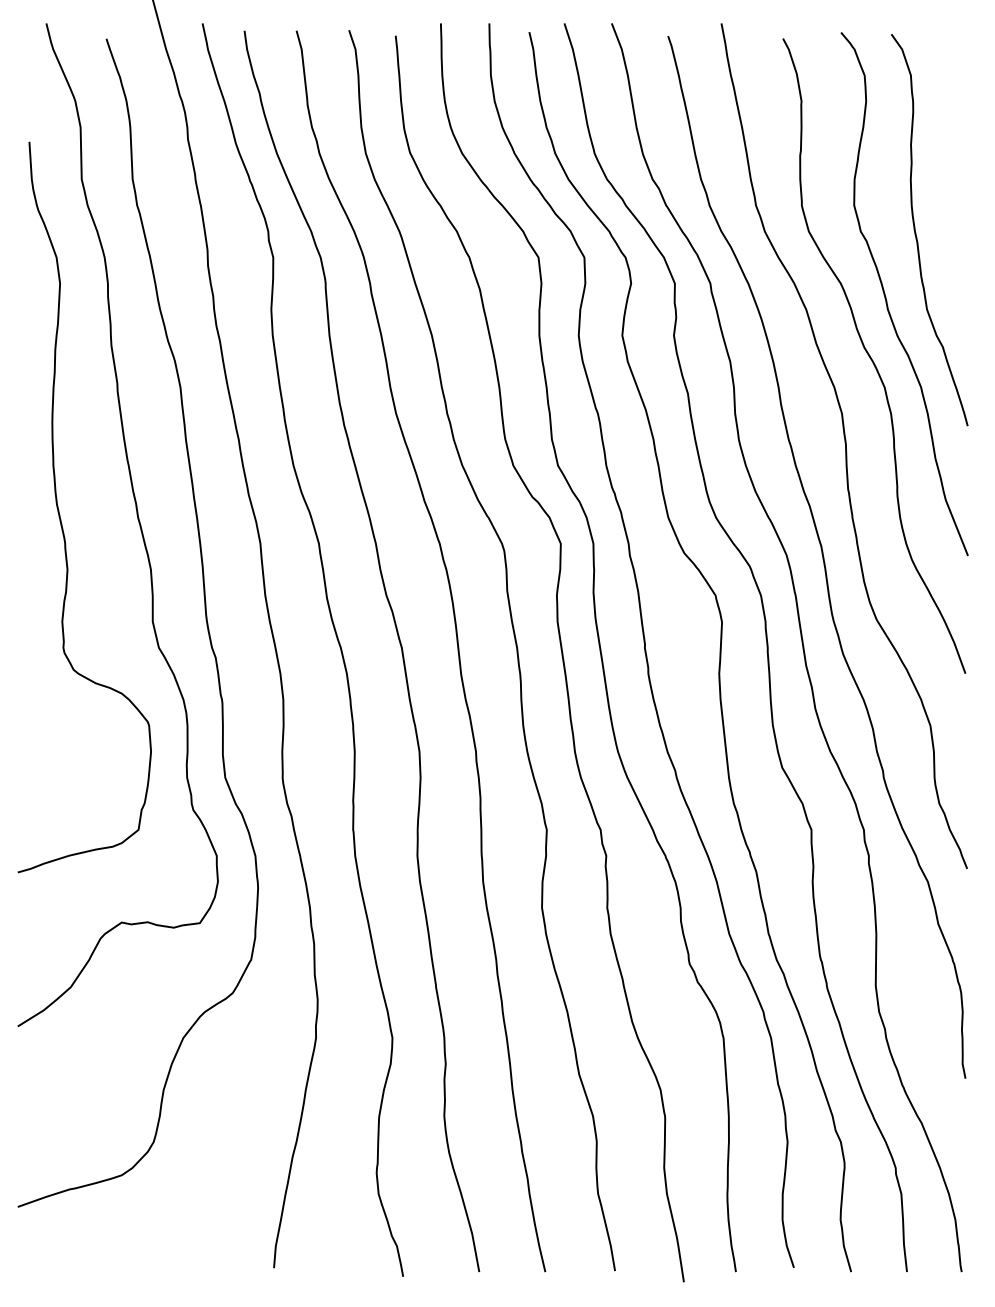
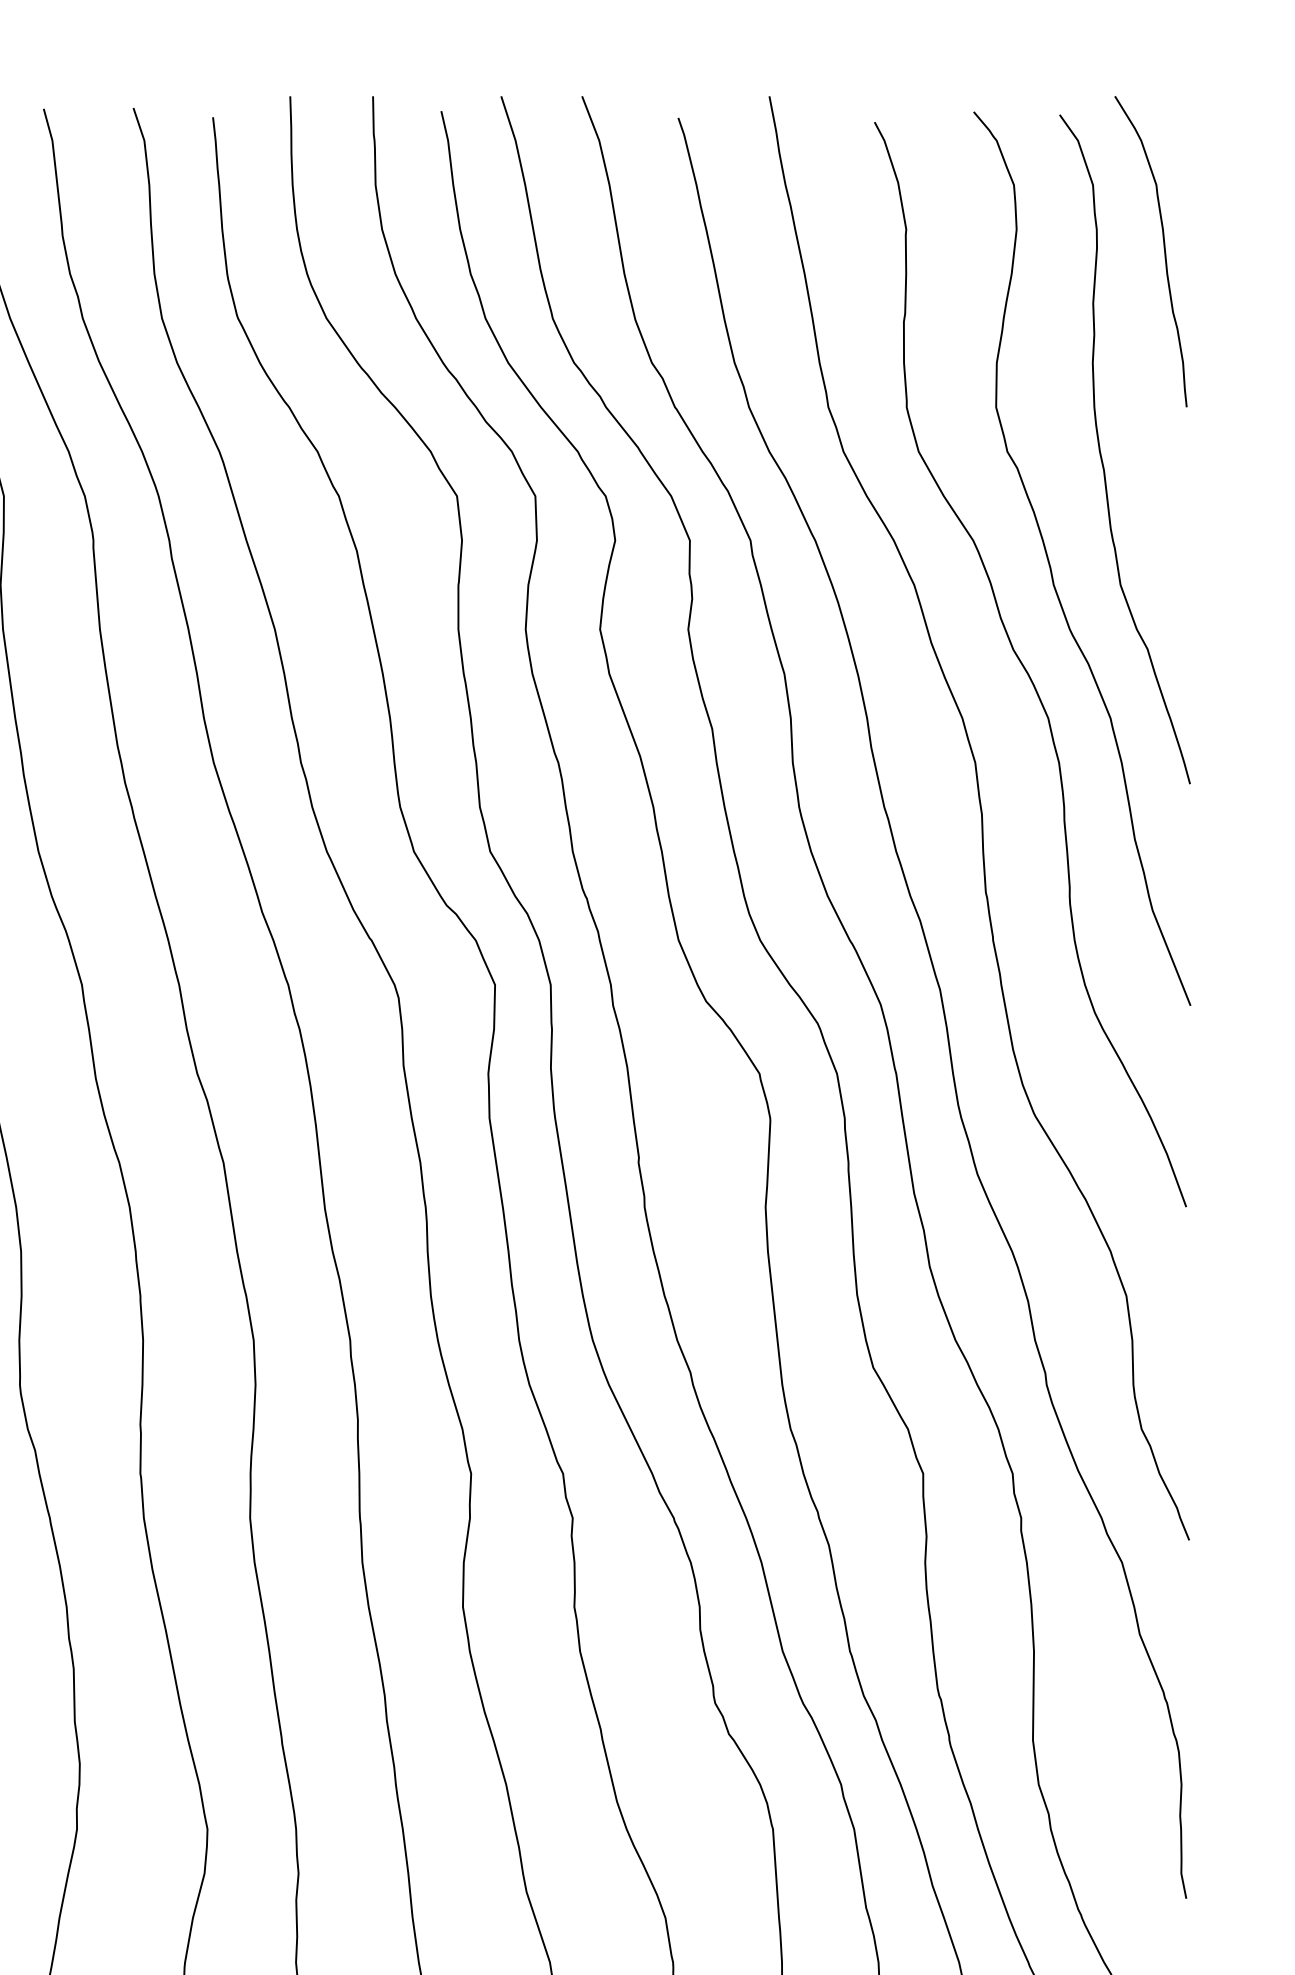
curve: (951, 111) -> (1162, 246), added

